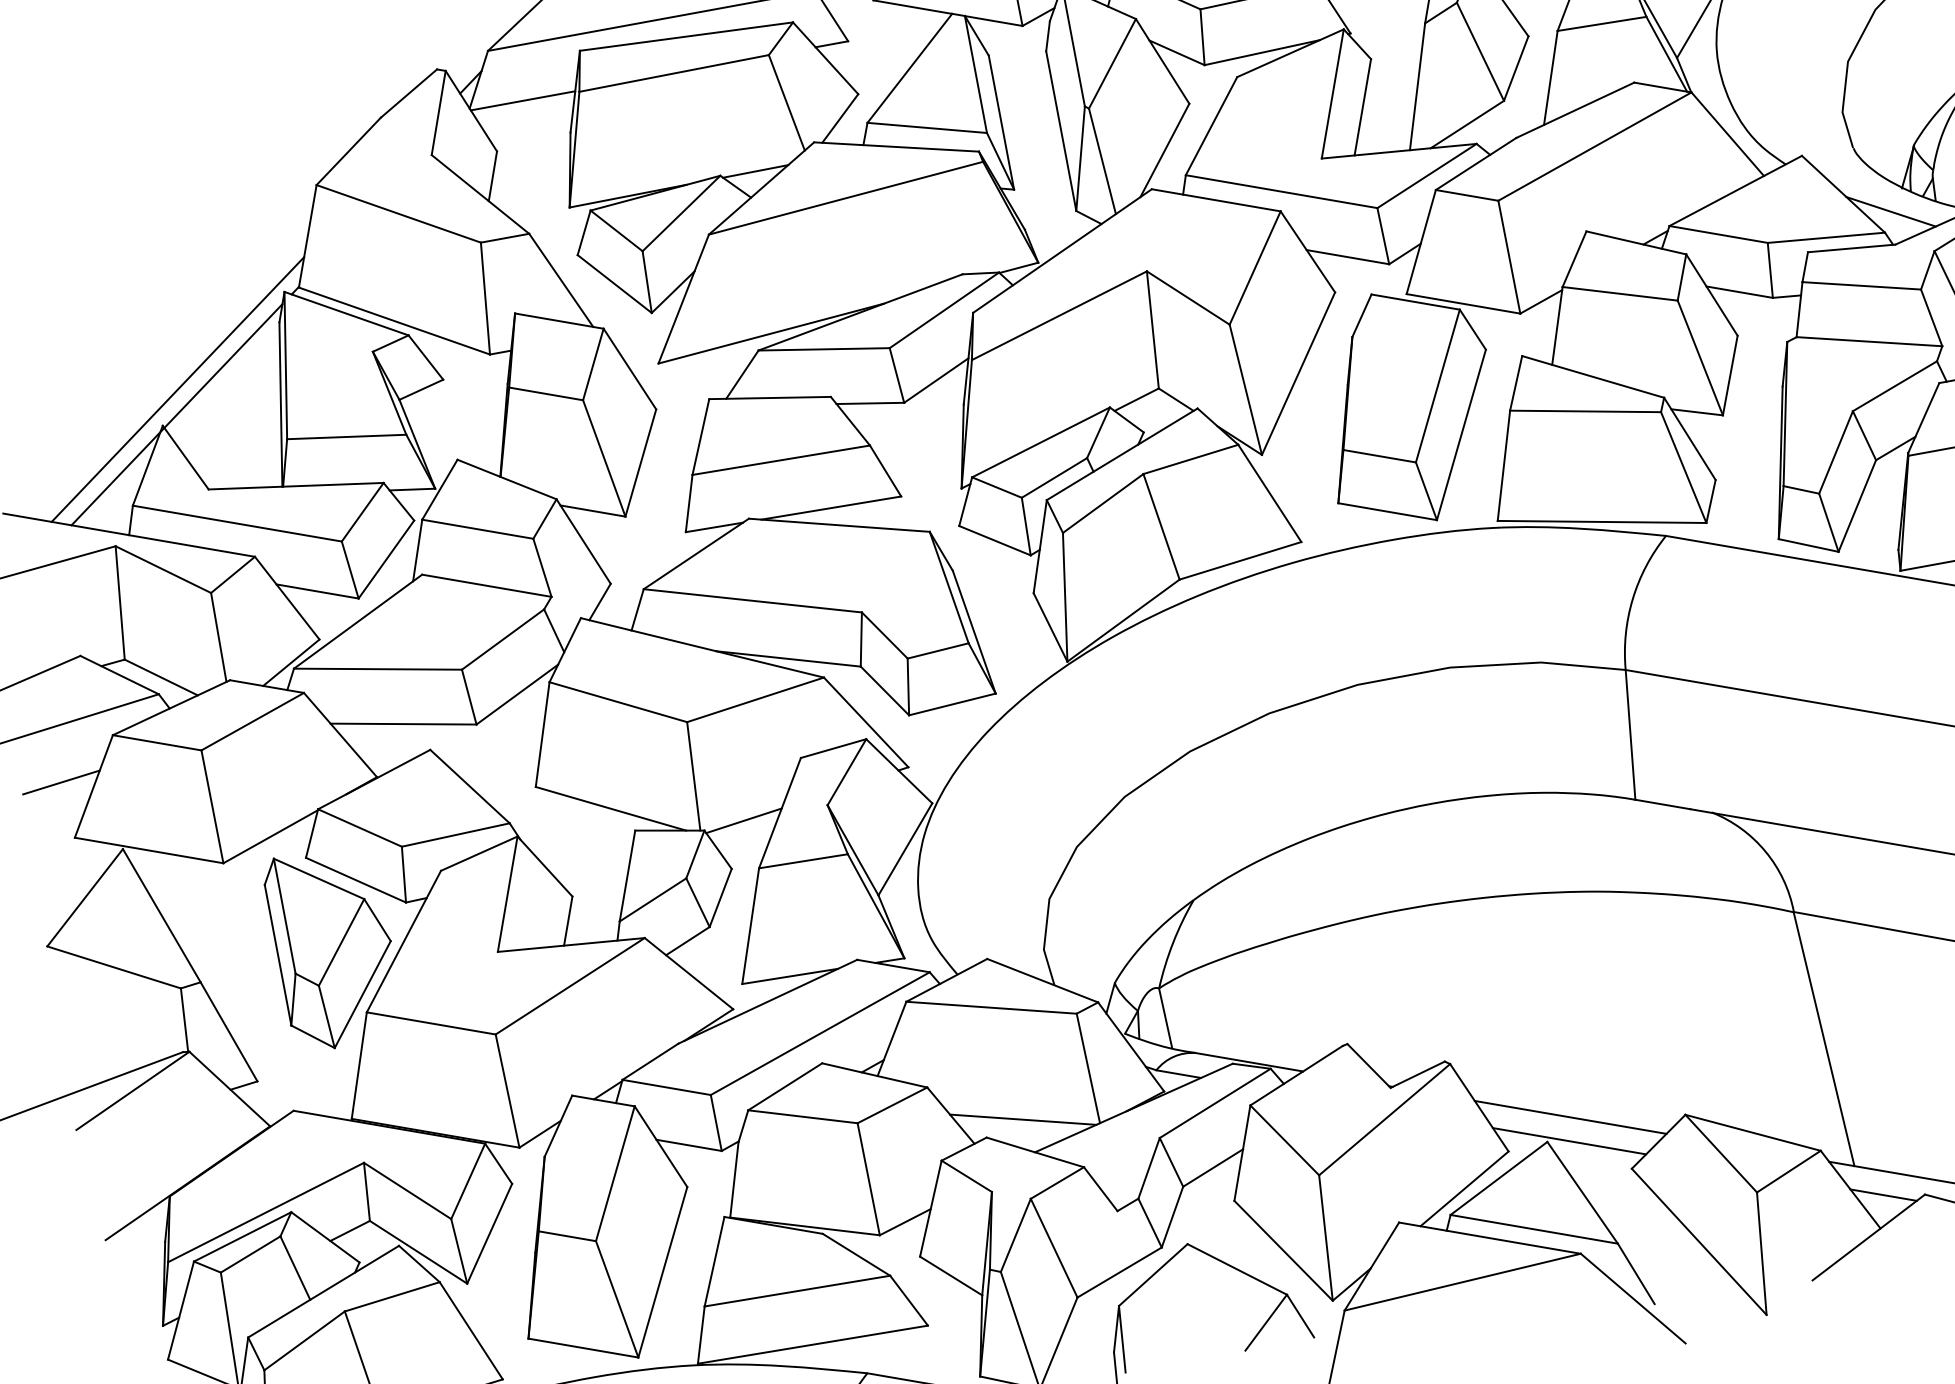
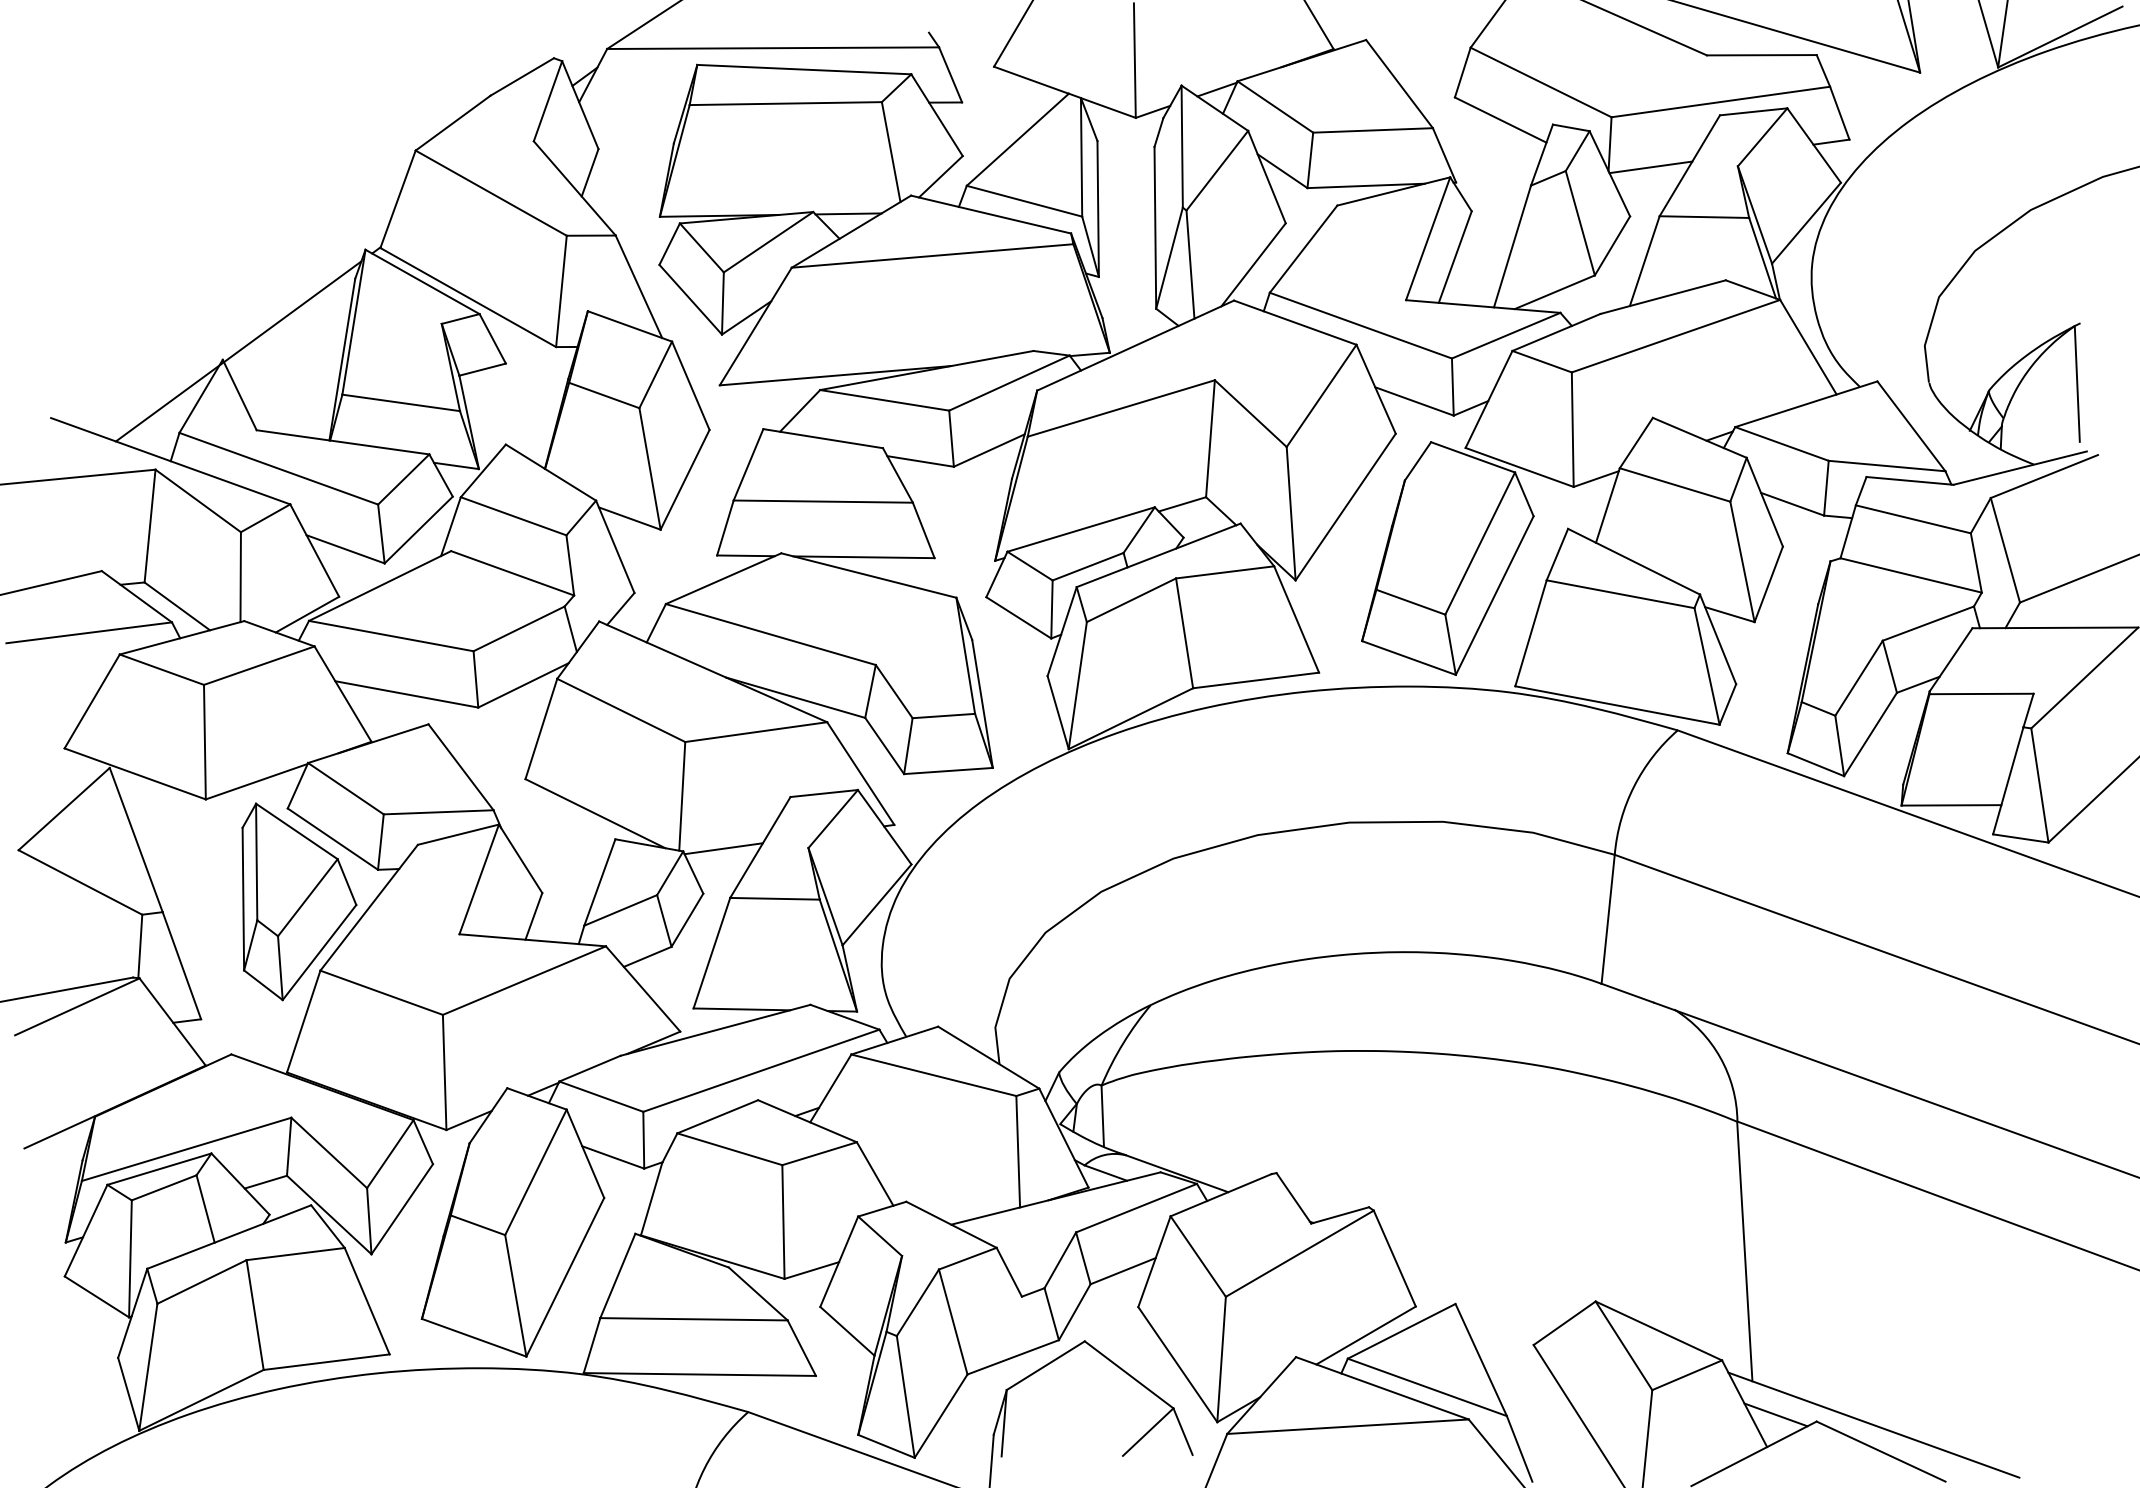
line: (522, 100) -> (632, 103), removed
line: (1890, 211) -> (1954, 451), removed
line: (177, 389) -> (243, 326), removed
line: (60, 782) -> (60, 691), removed
line: (1570, 1116) -> (1482, 1283), removed
line: (1023, 1119) -> (945, 1190), removed
line: (1569, 1140) -> (1477, 1306), removed

